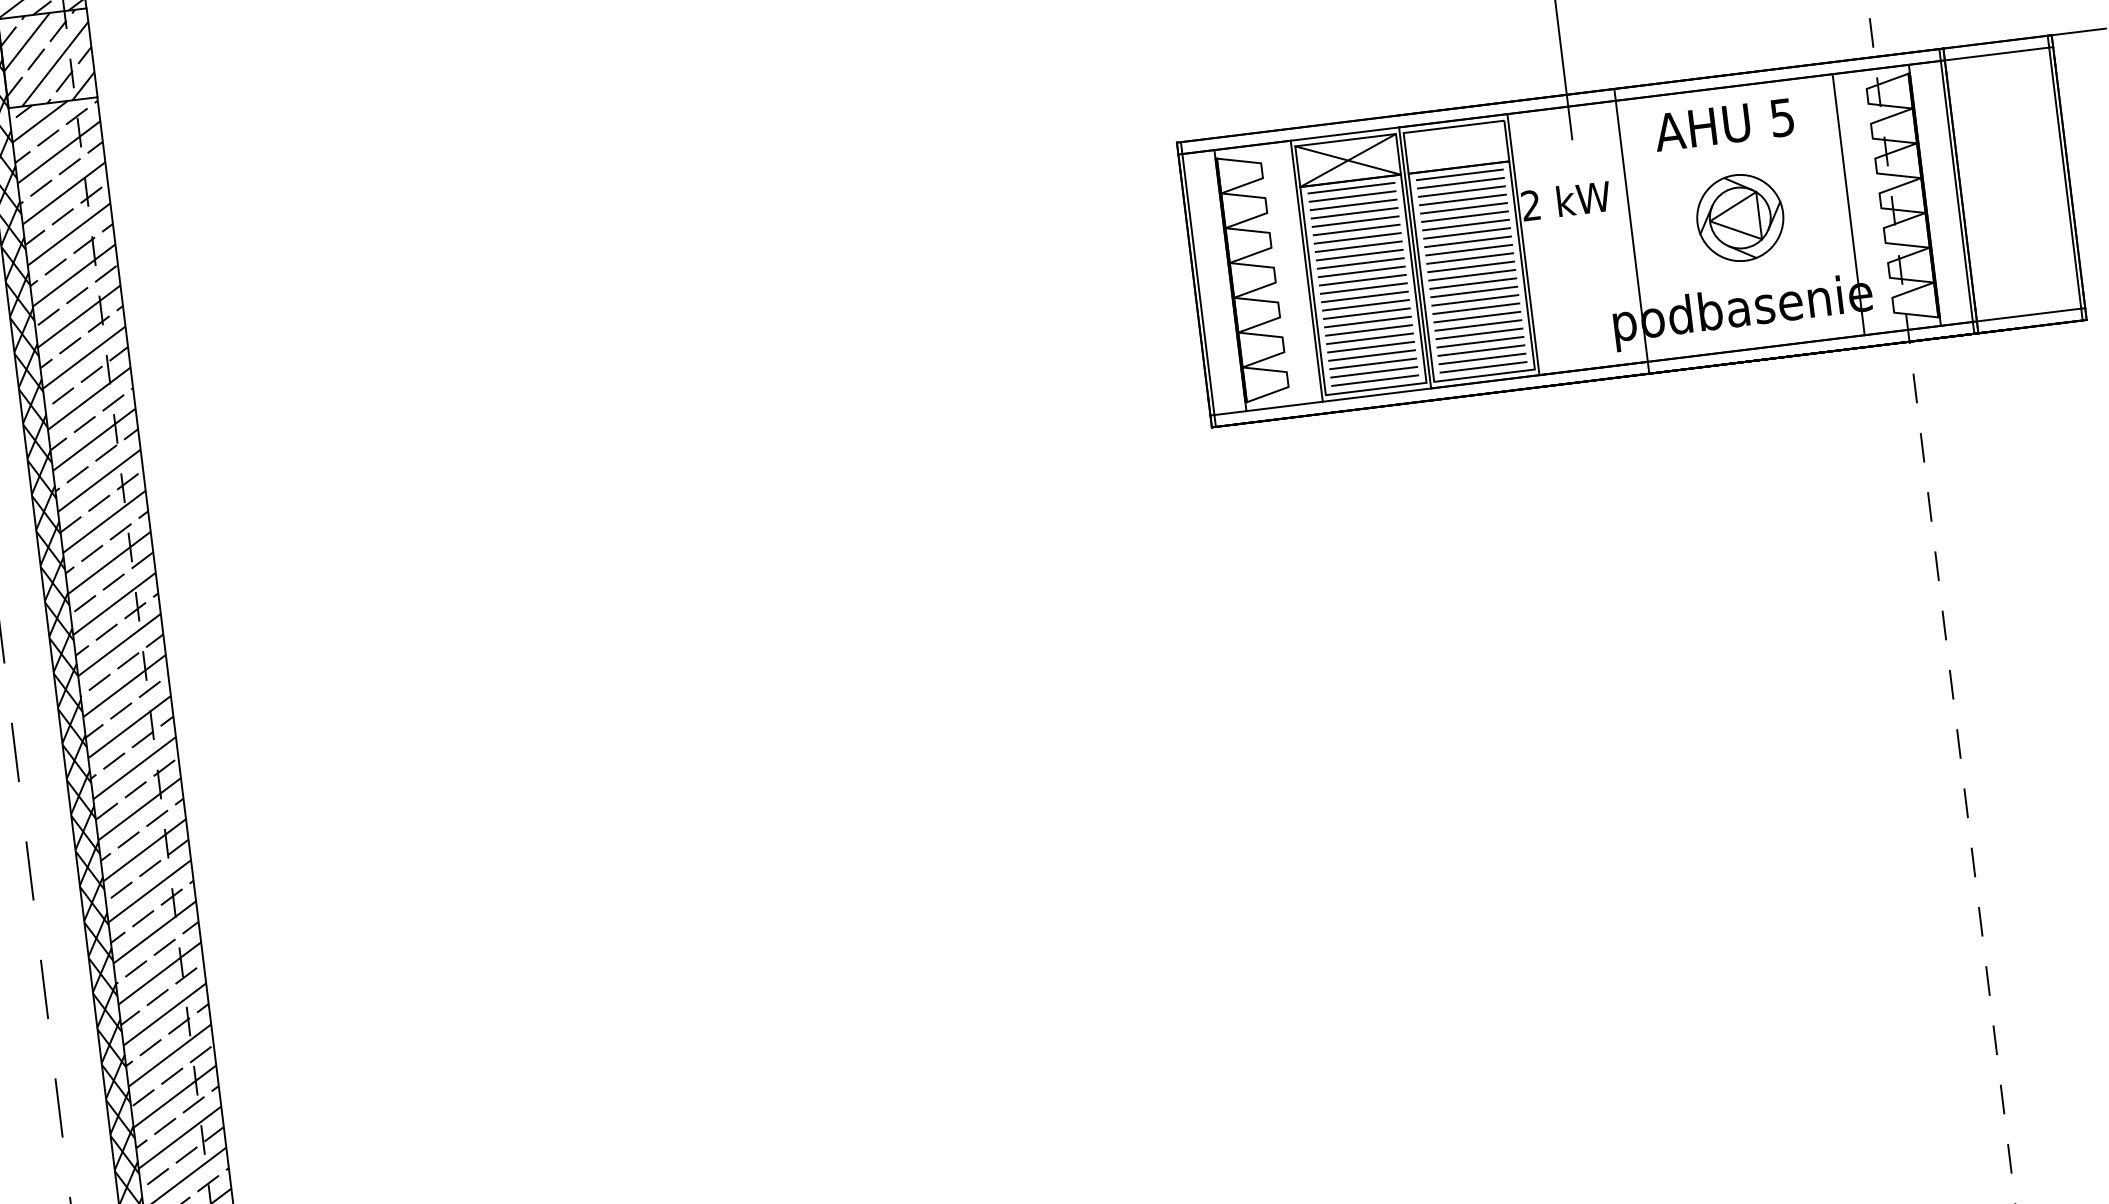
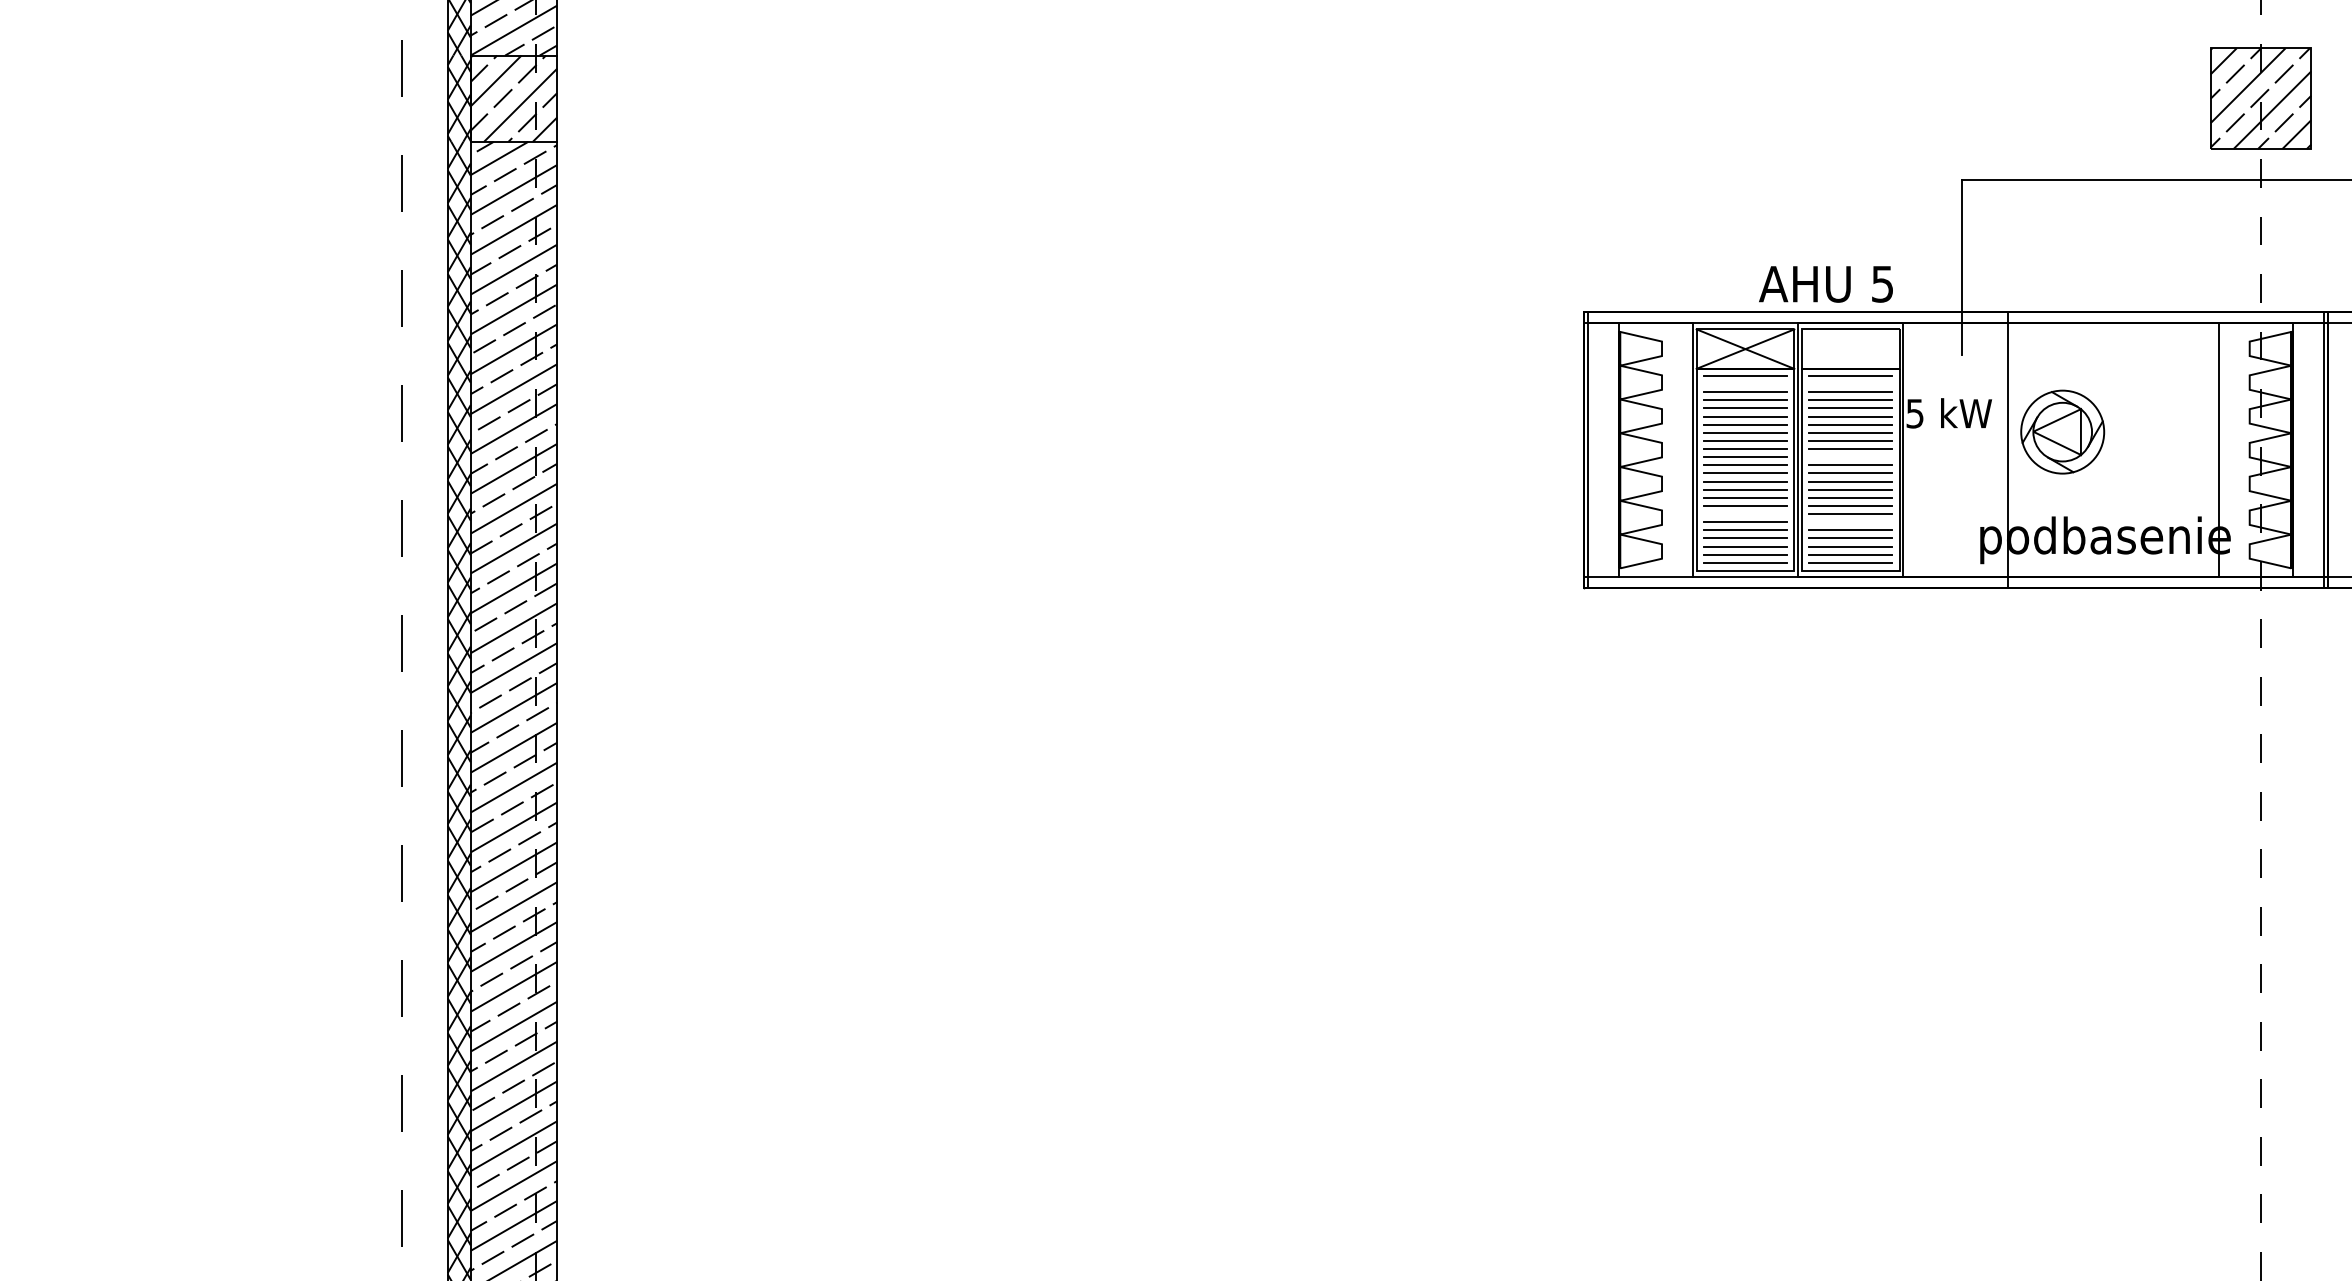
text: (1723, 125) -> (1825, 284), moved
line: (1460, 183) -> (1850, 384), removed
line: (1352, 196) -> (1745, 384), removed
text: (1530, 205) -> (1914, 413), 2 -> 5
part: (1740, 217) -> (2062, 431), moved
line: (1470, 258) -> (1850, 457), removed
line: (1478, 325) -> (1850, 522), removed
line: (1369, 330) -> (1745, 514), removed

